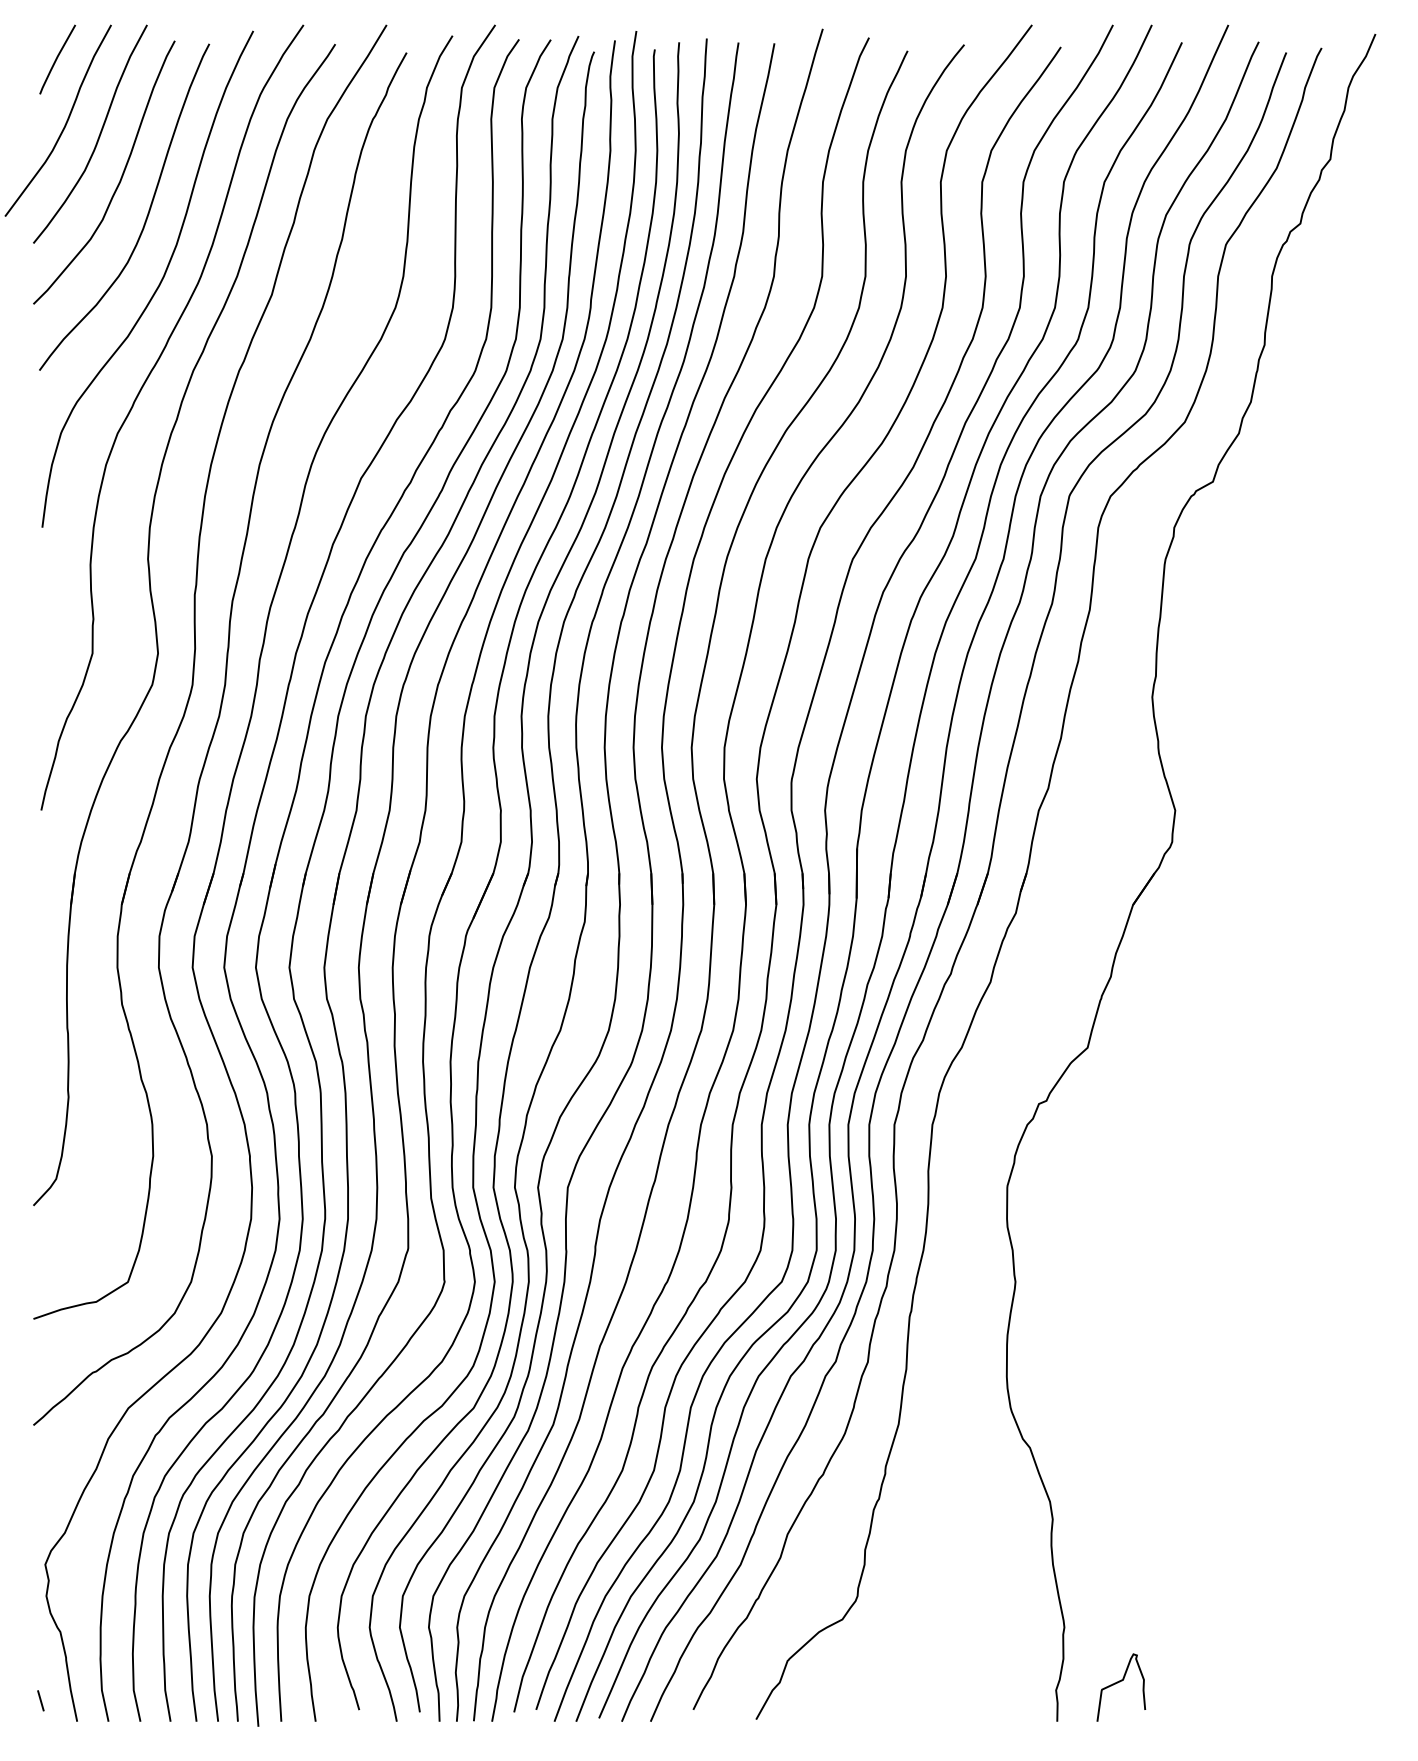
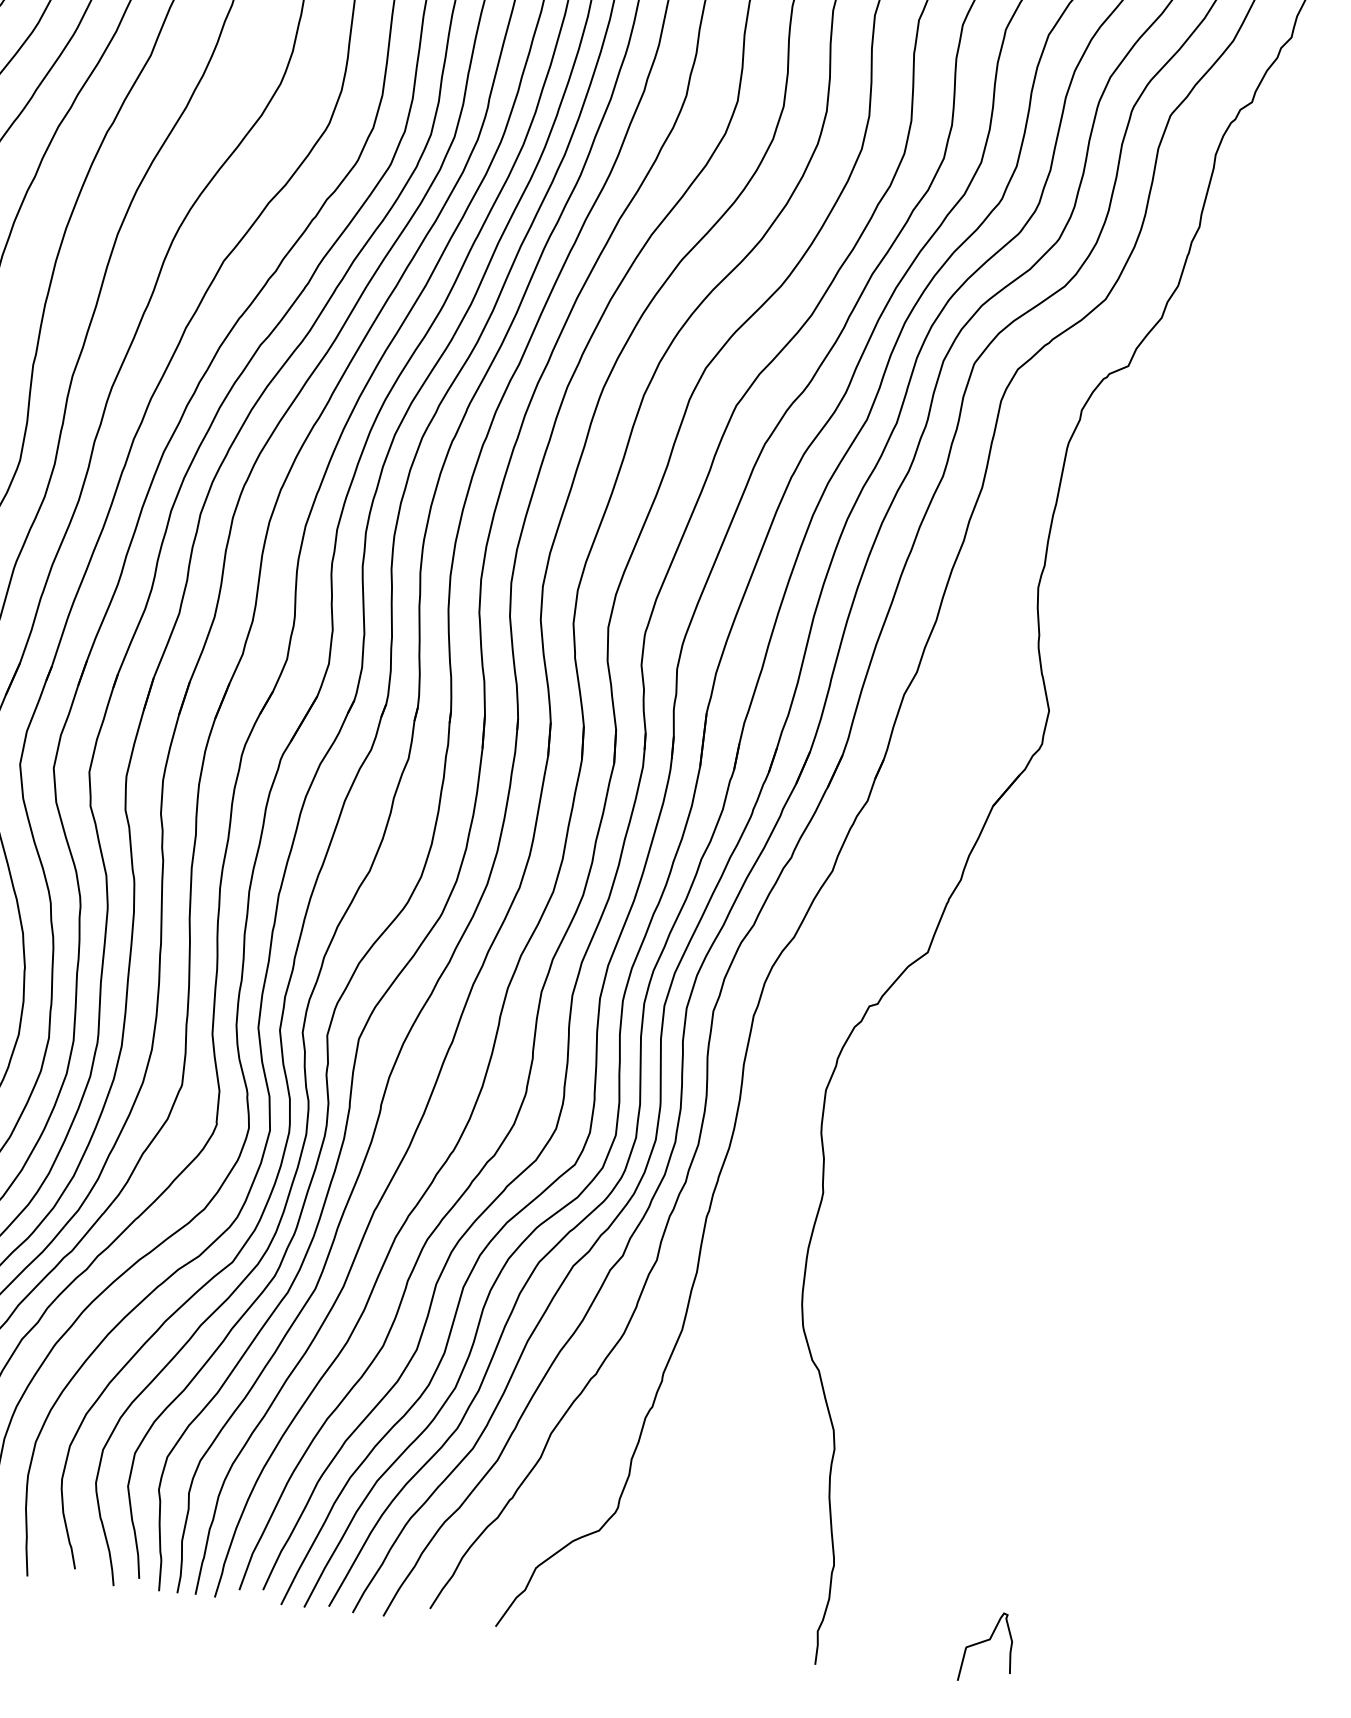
curve: (1120, 1682) -> (986, 1641), moved

